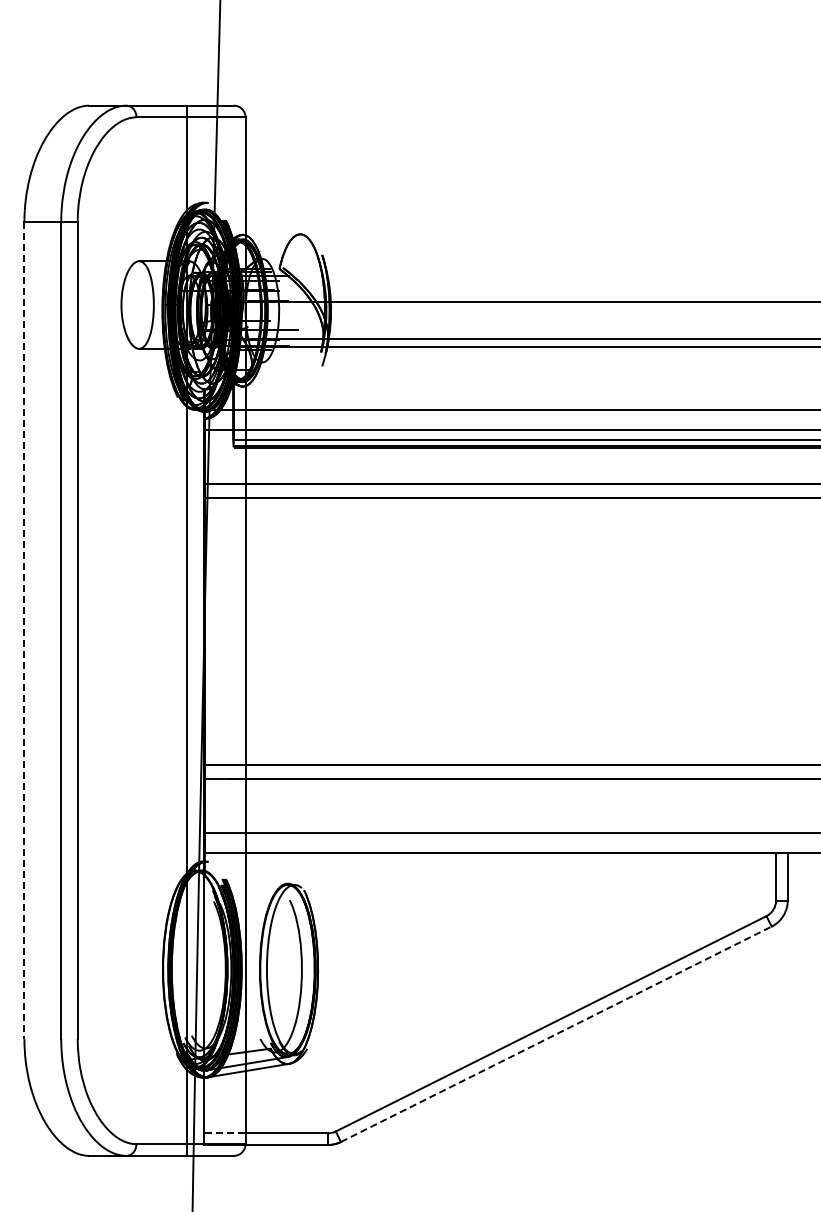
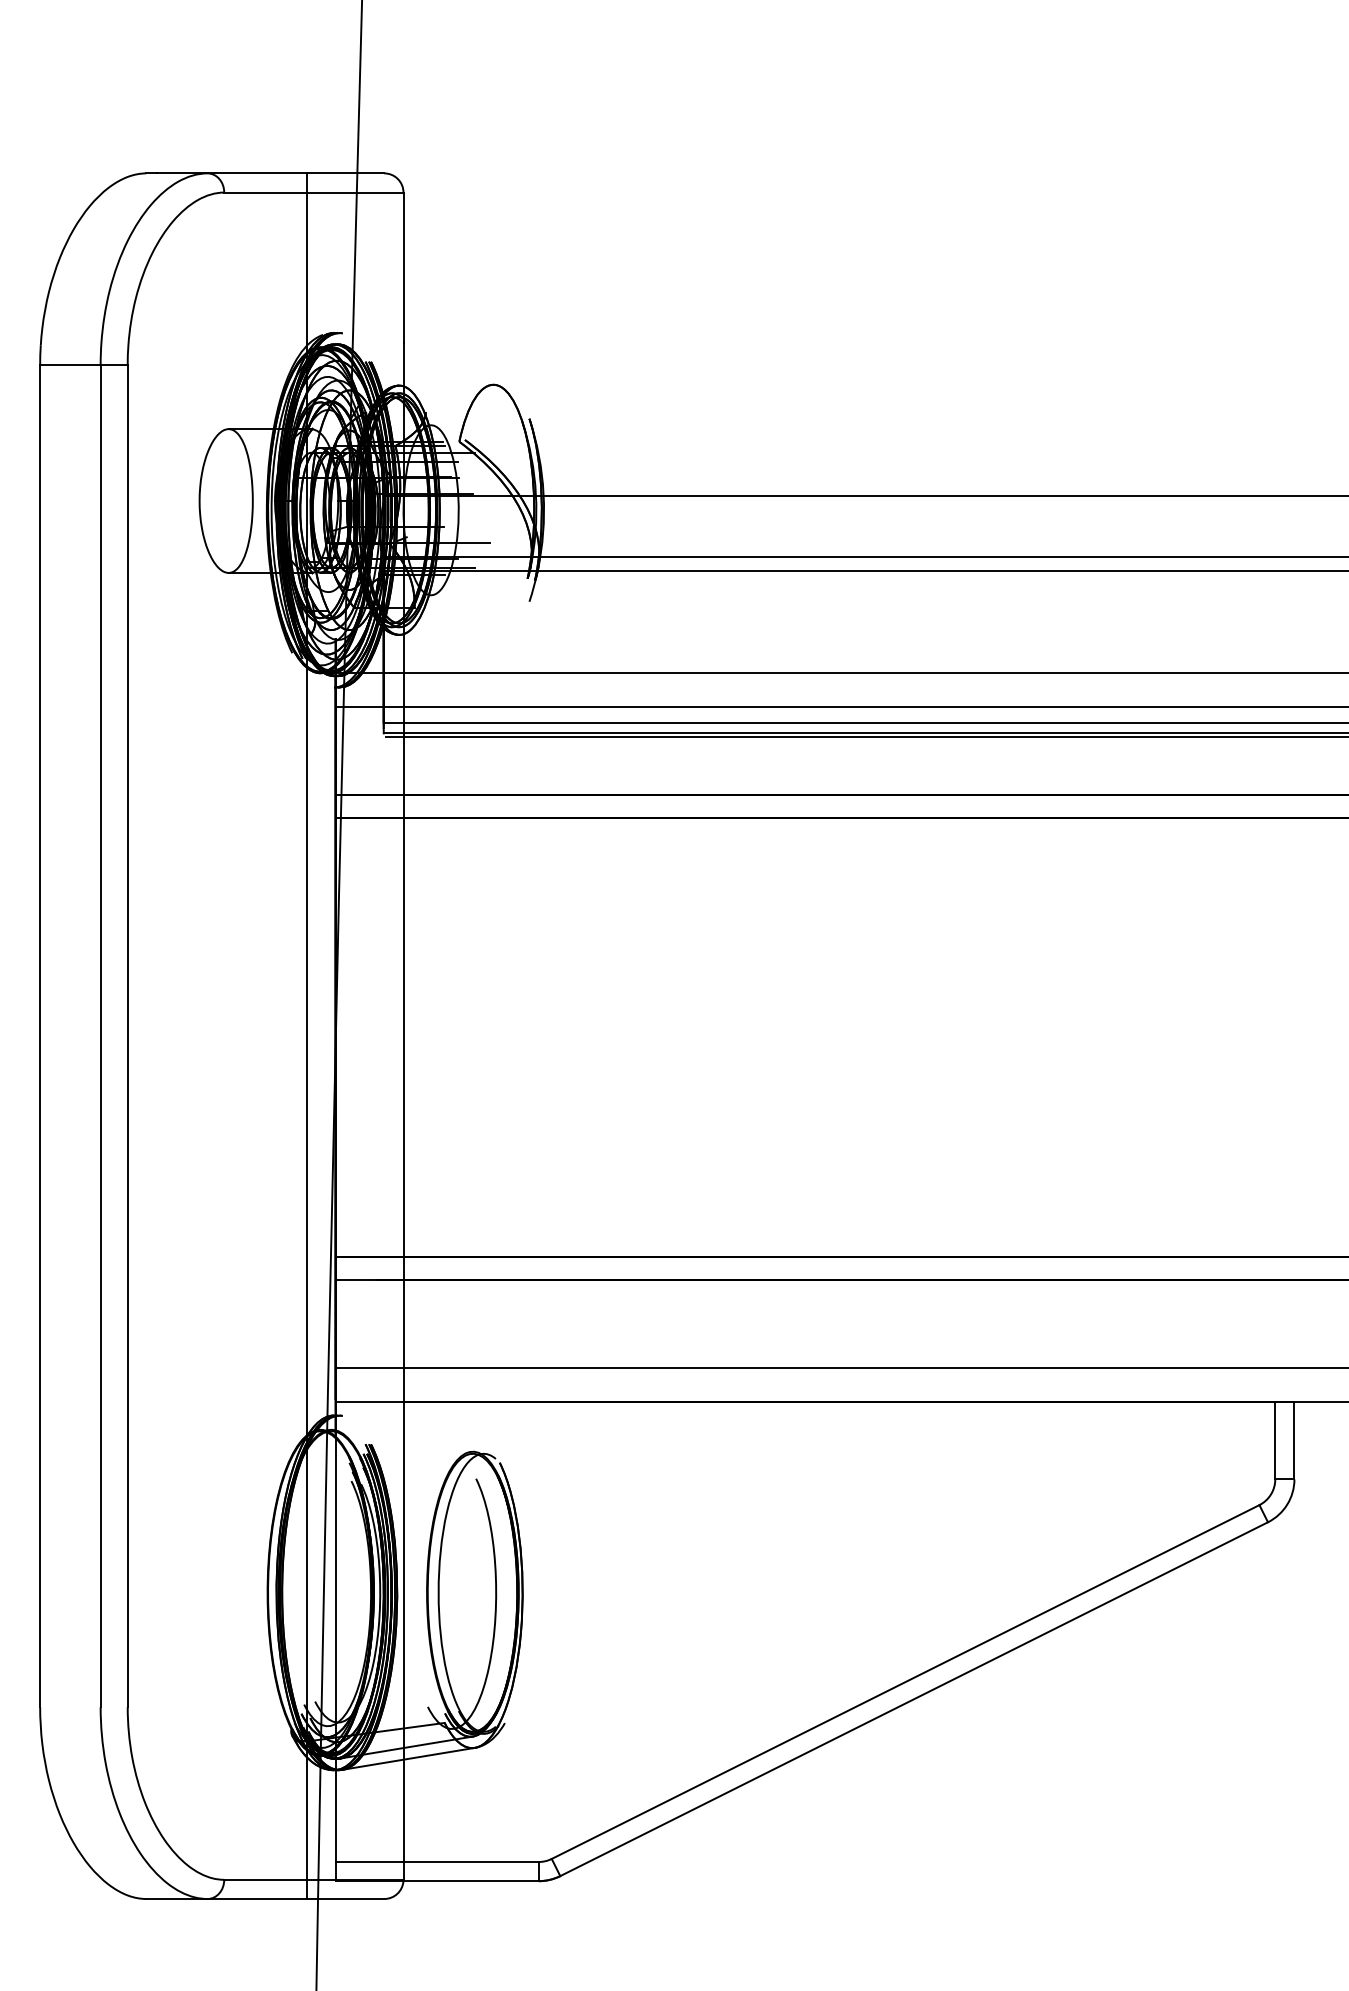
line: (24, 631) -> (40, 1037), dashed -> solid
line: (556, 1034) -> (914, 1699), dashed -> solid
line: (224, 1133) -> (368, 1862), dashed -> solid

